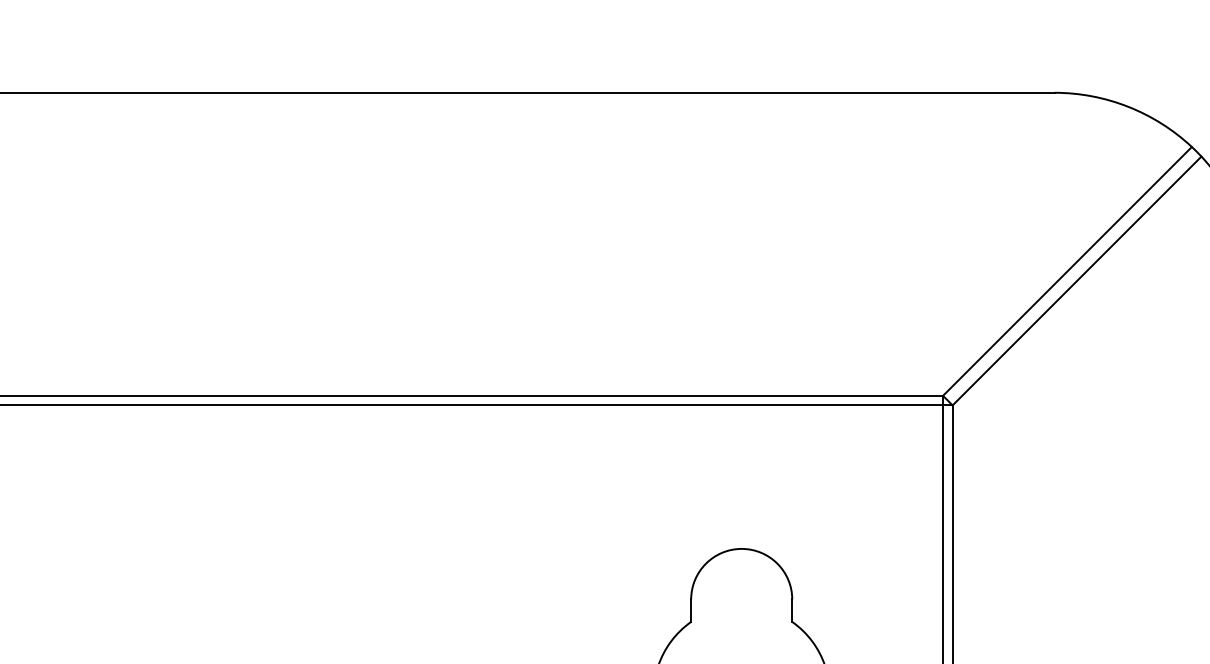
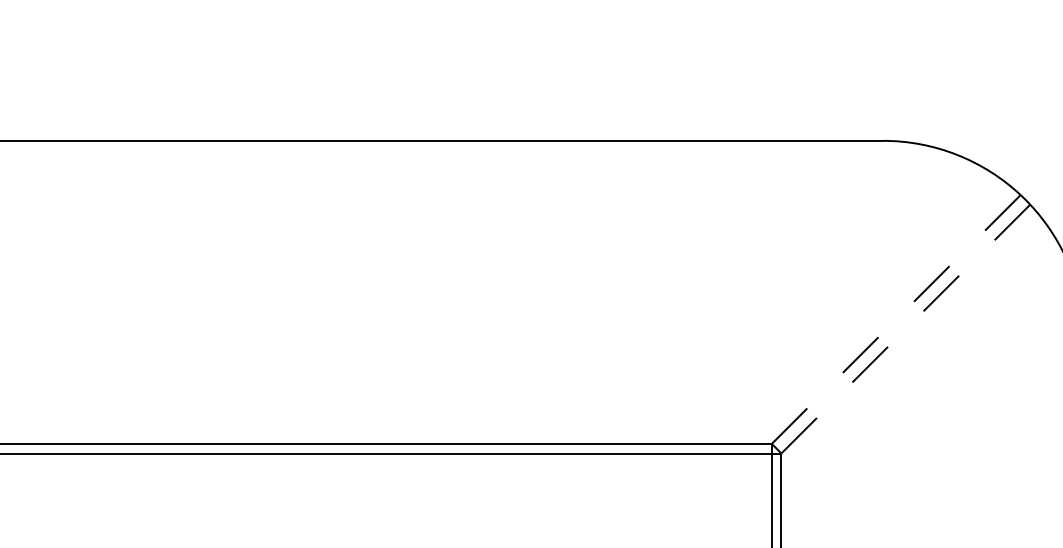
line: (1067, 271) -> (896, 319), solid -> dashed
line: (1077, 281) -> (906, 329), solid -> dashed

